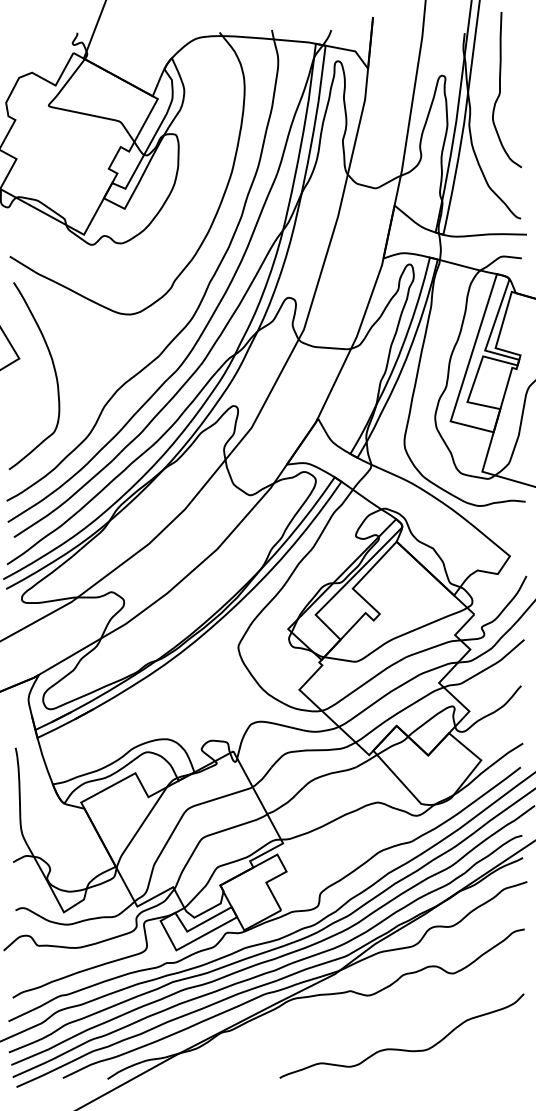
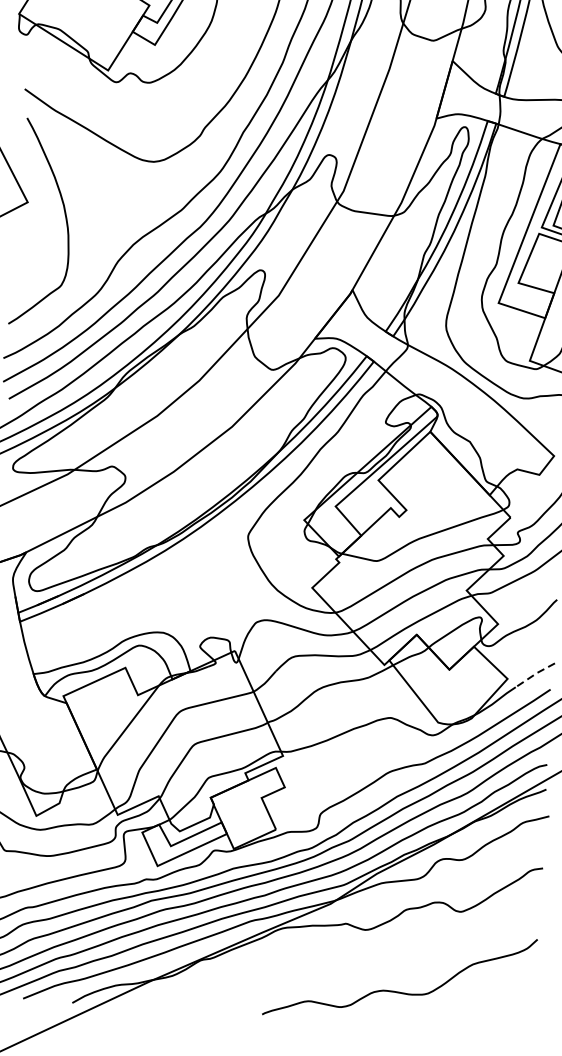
line: (505, 754) -> (534, 674), solid -> dashed

